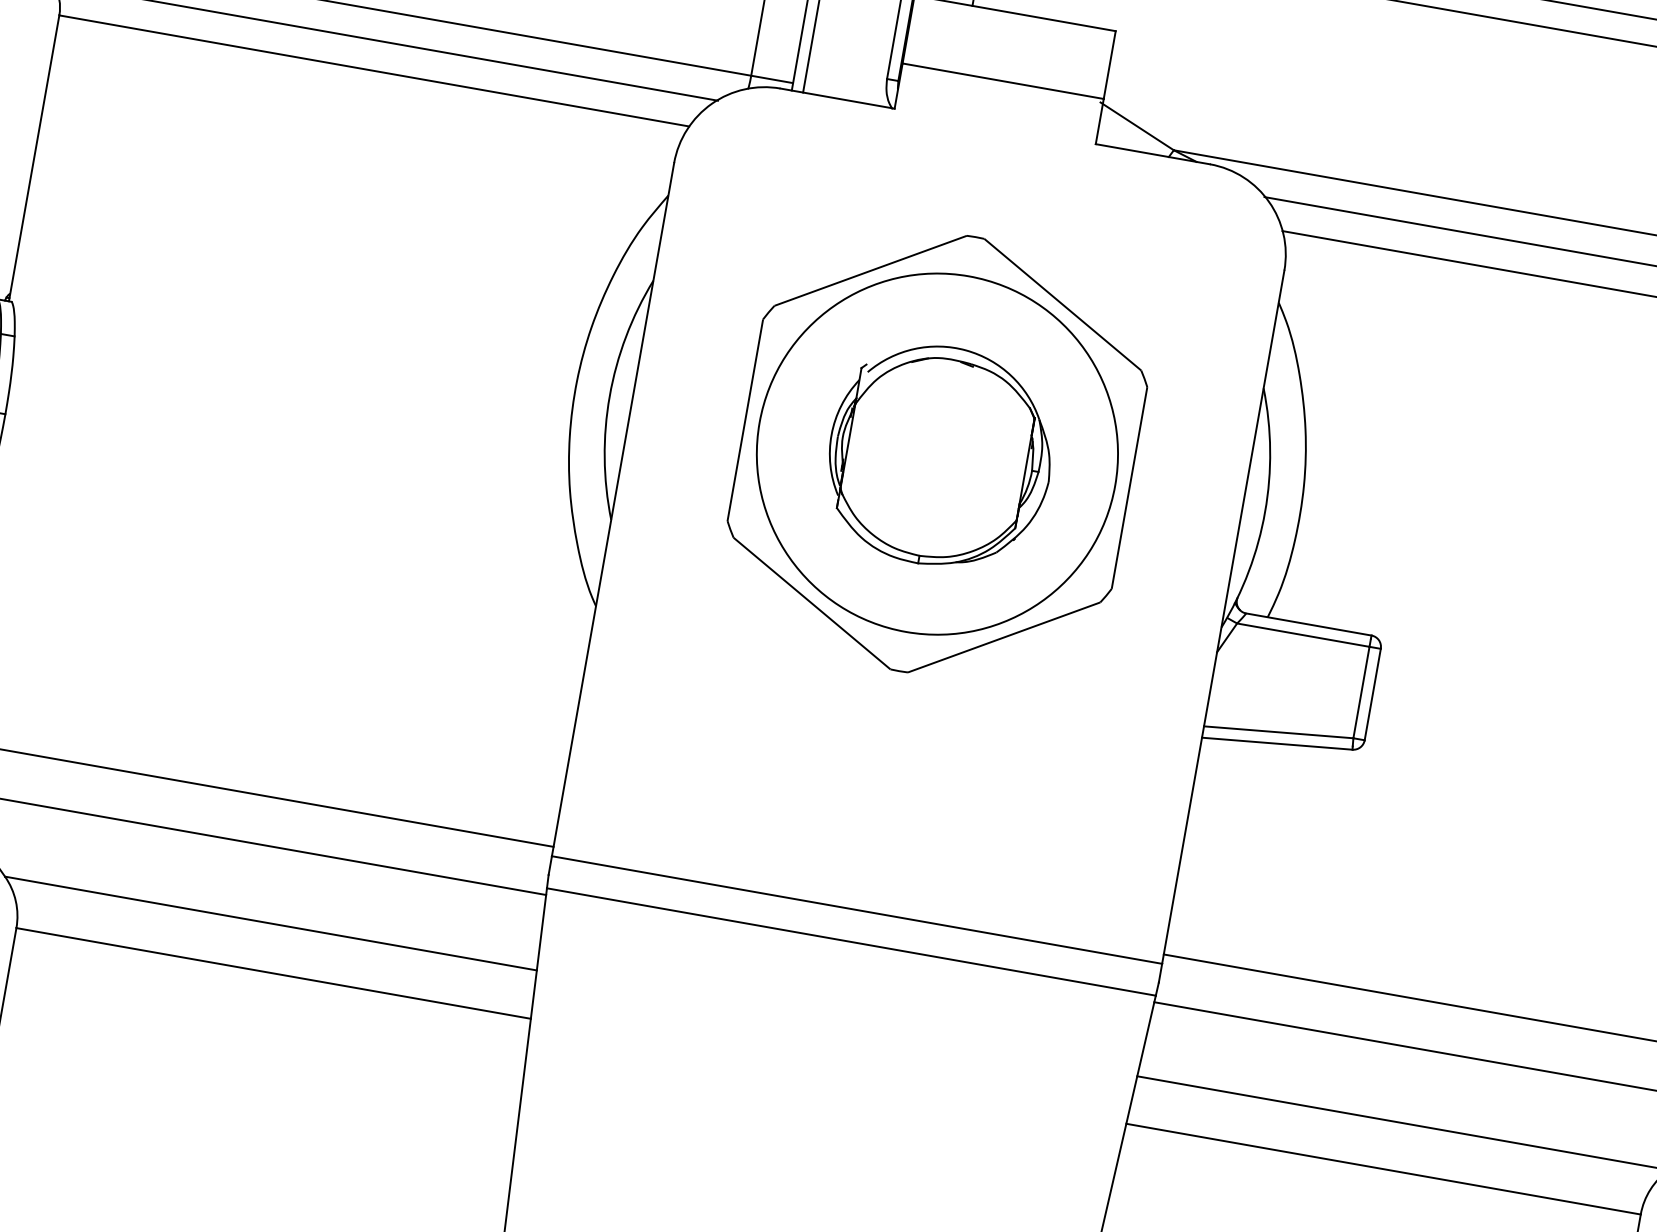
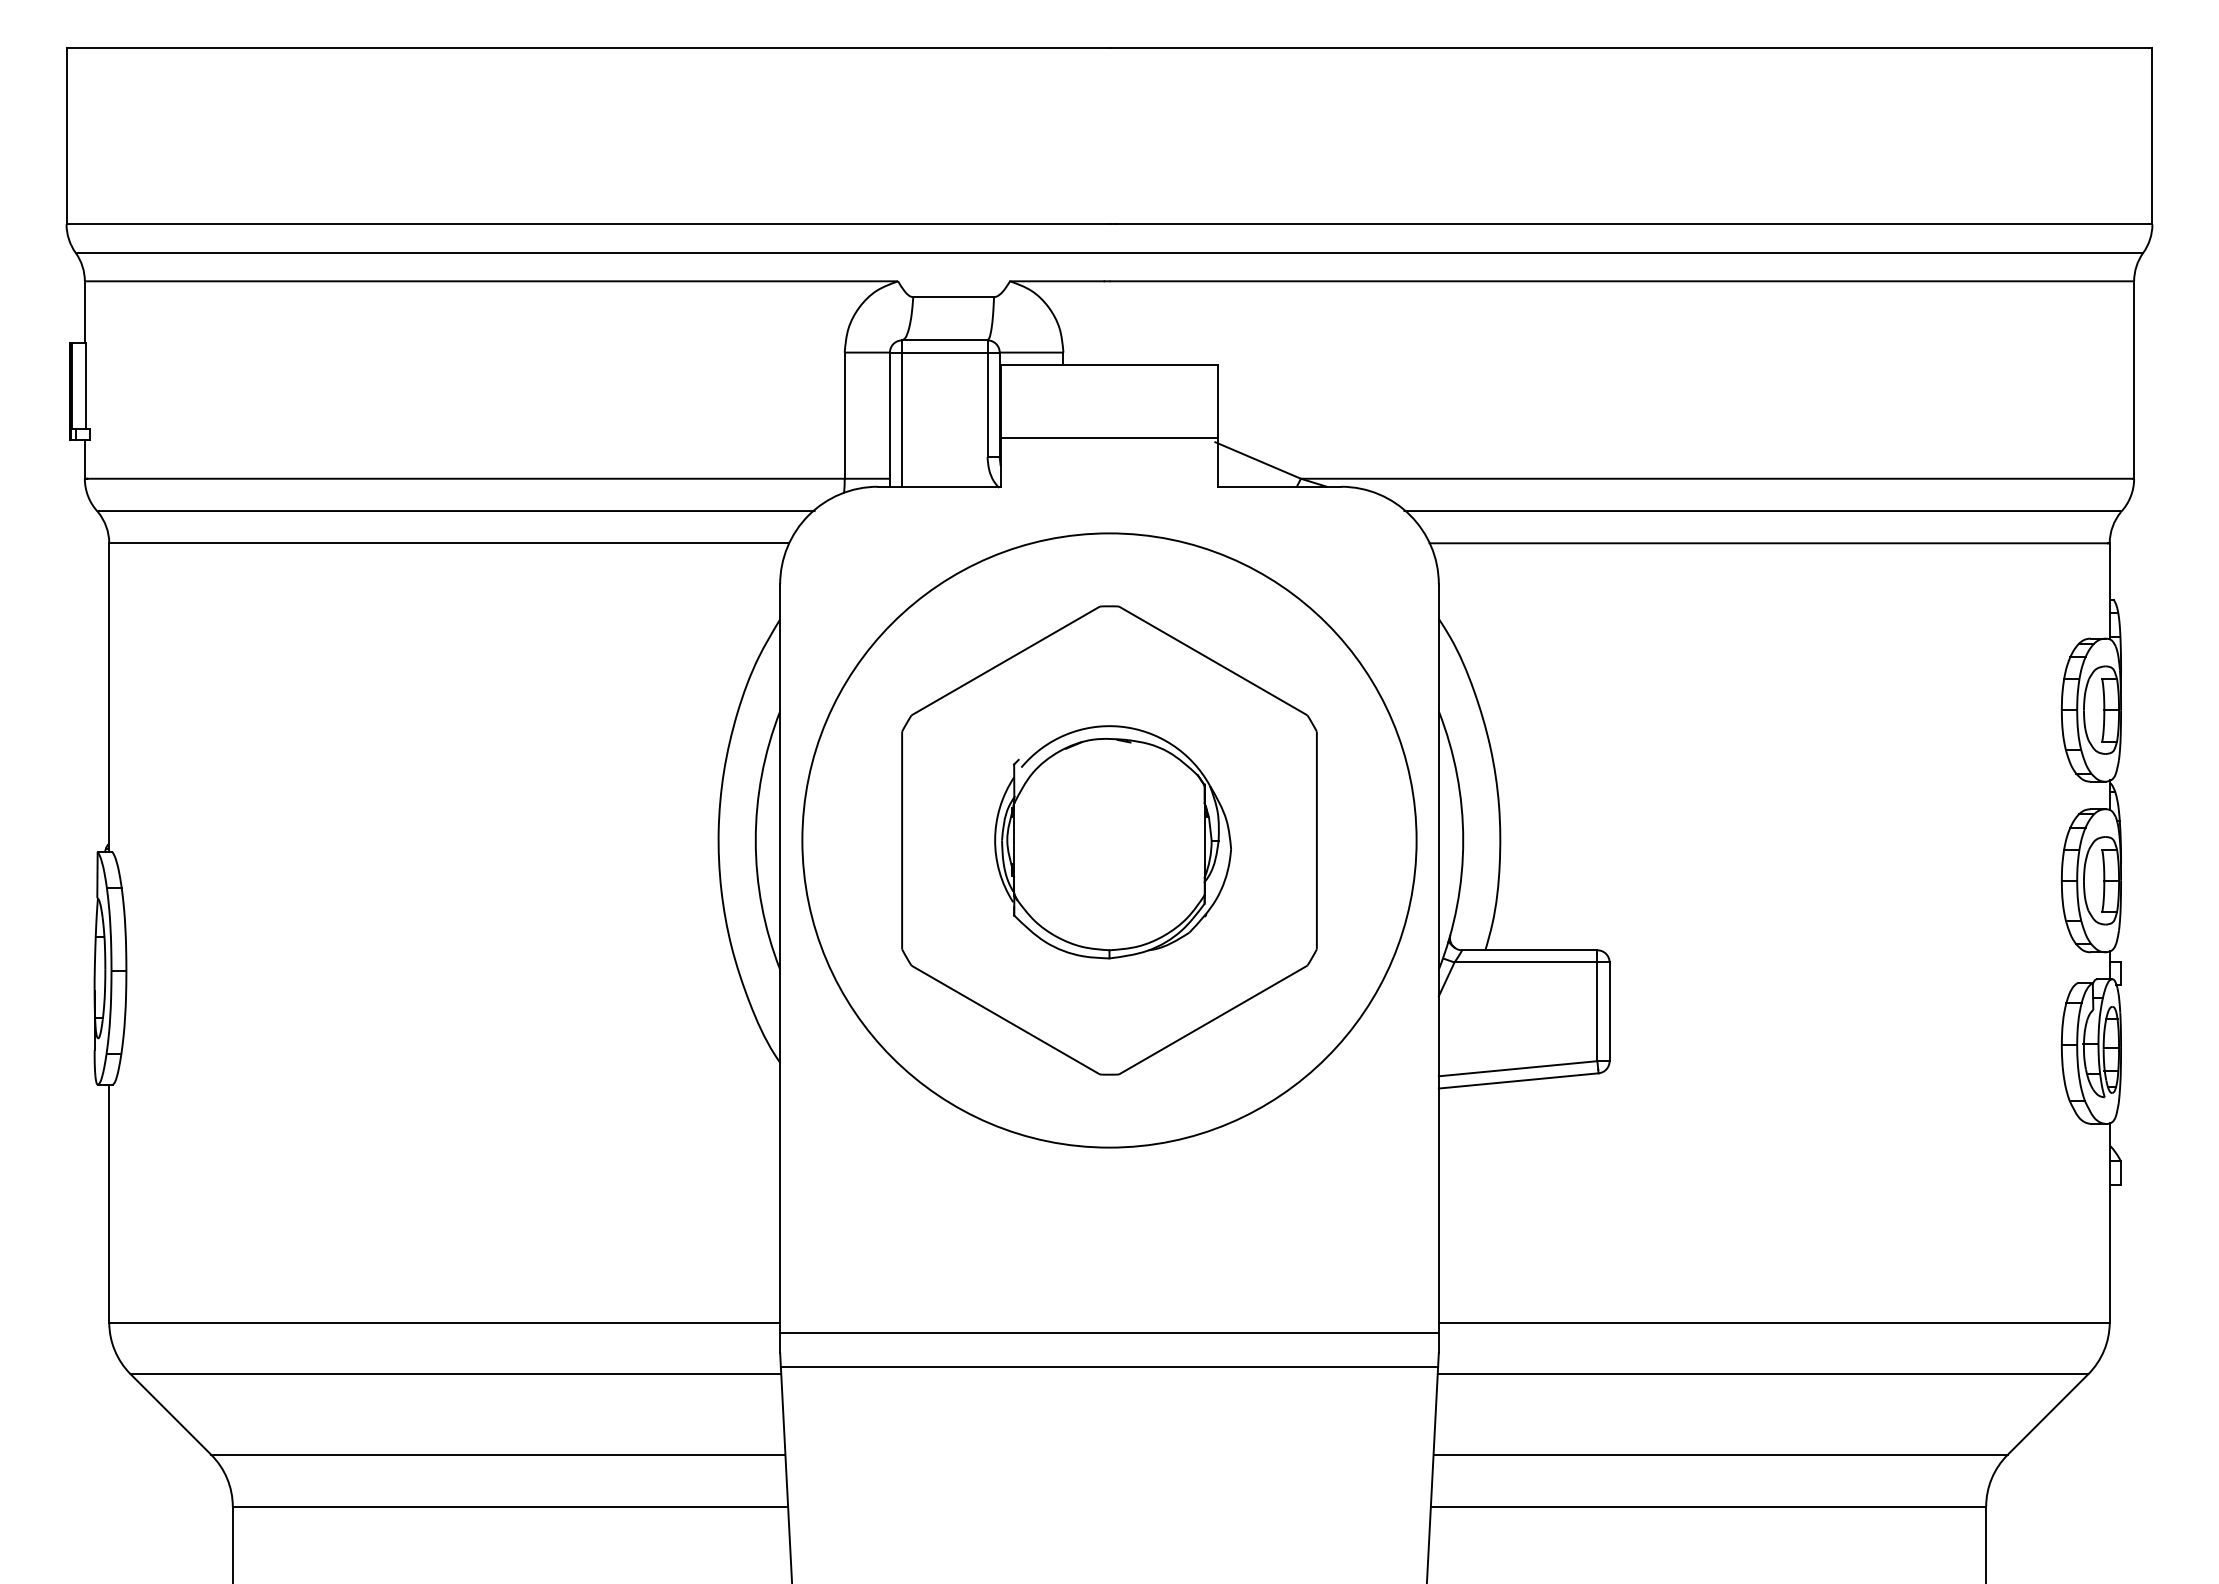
circle: (937, 454) -> (1109, 840), size x1.6

